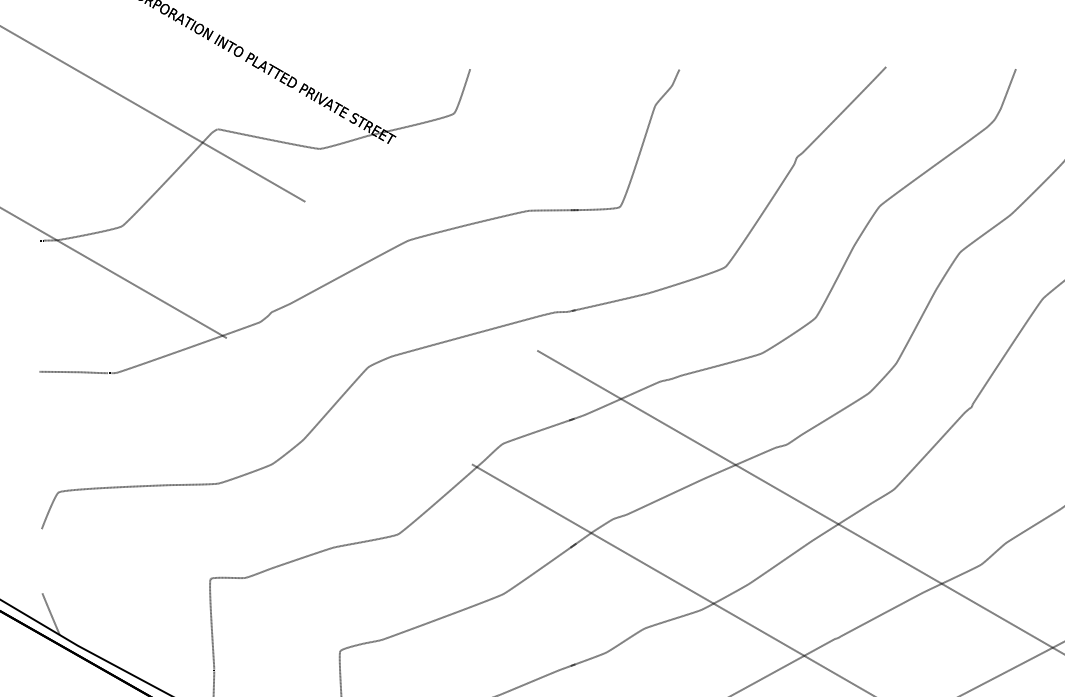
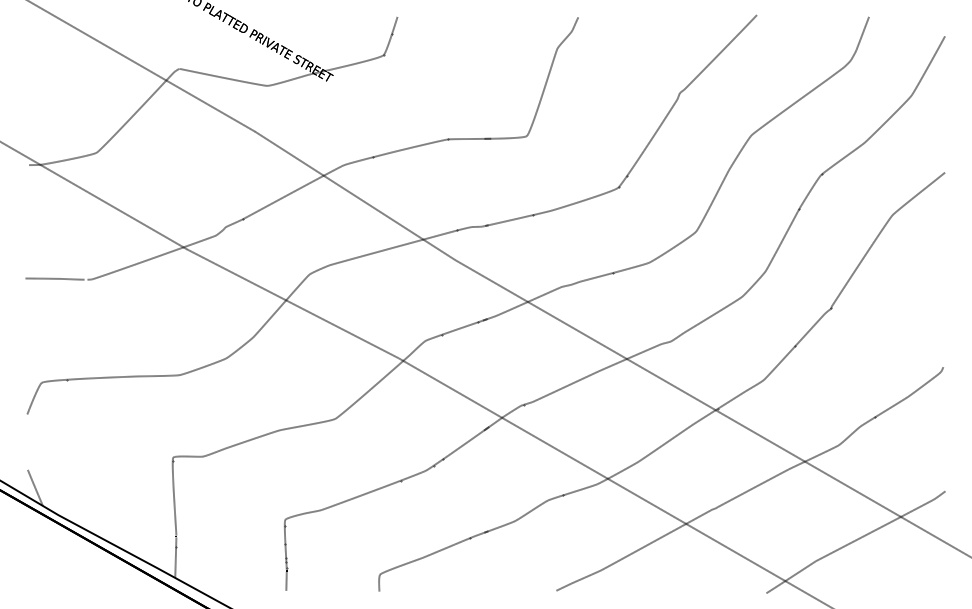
line: (421, 275) -> (355, 195), added
line: (348, 400) -> (292, 303), added

